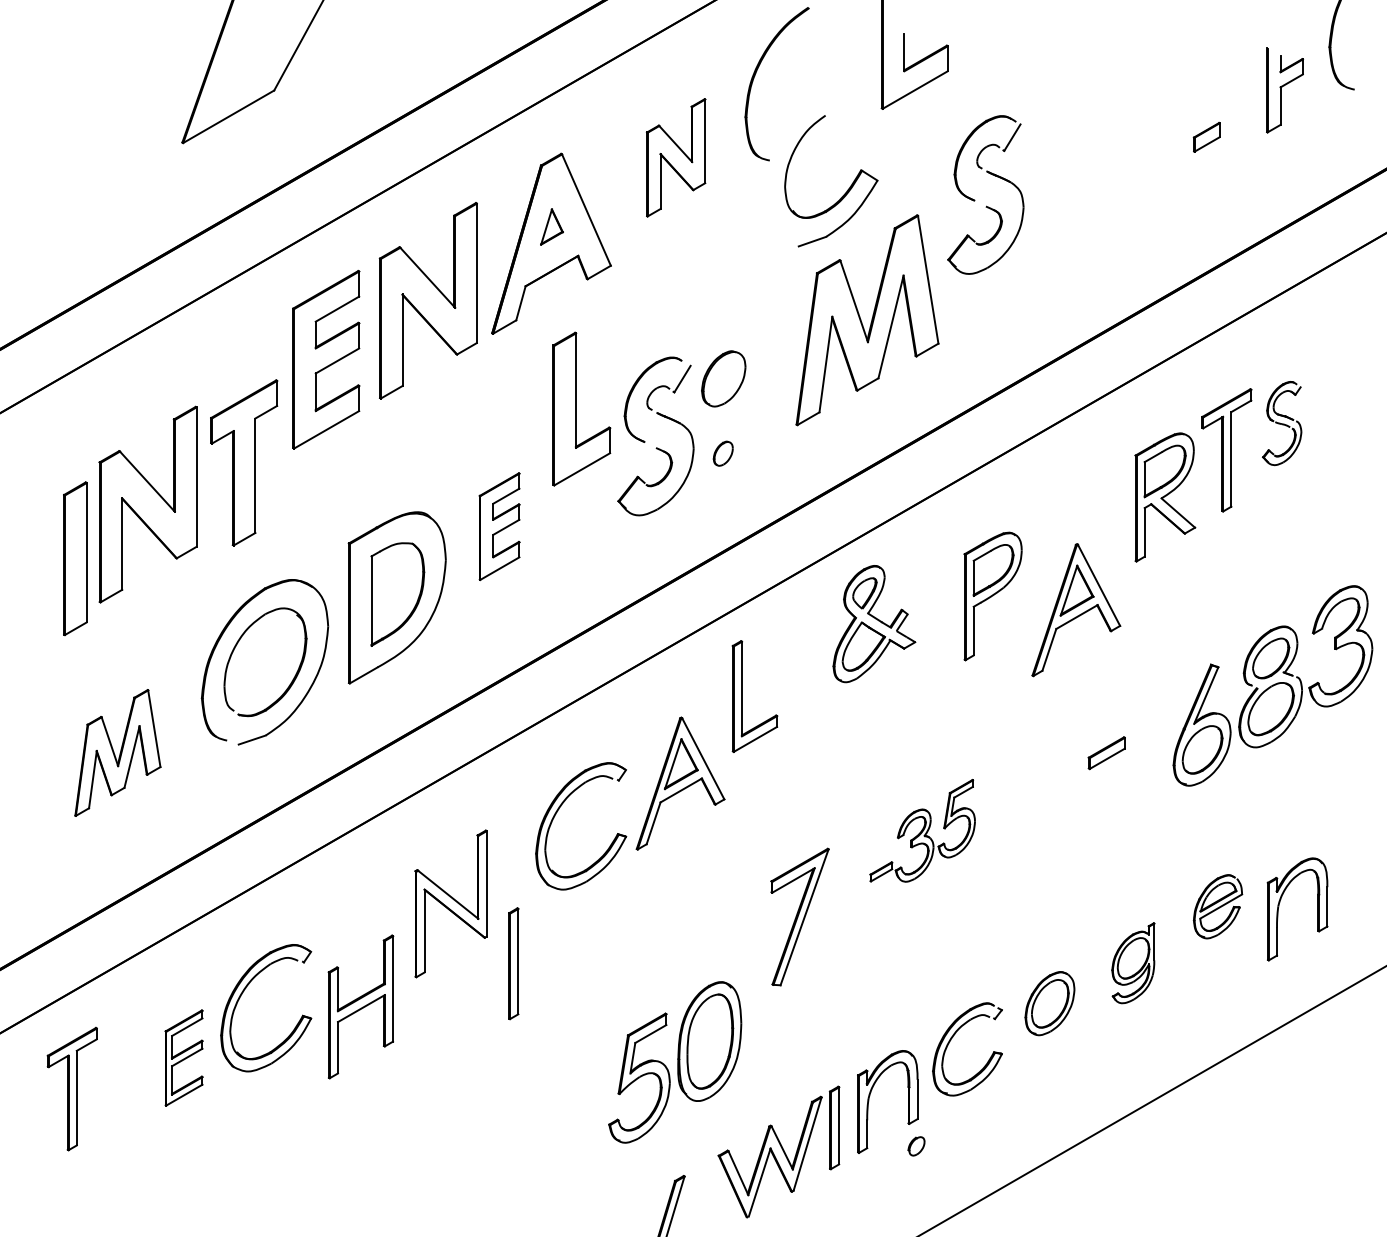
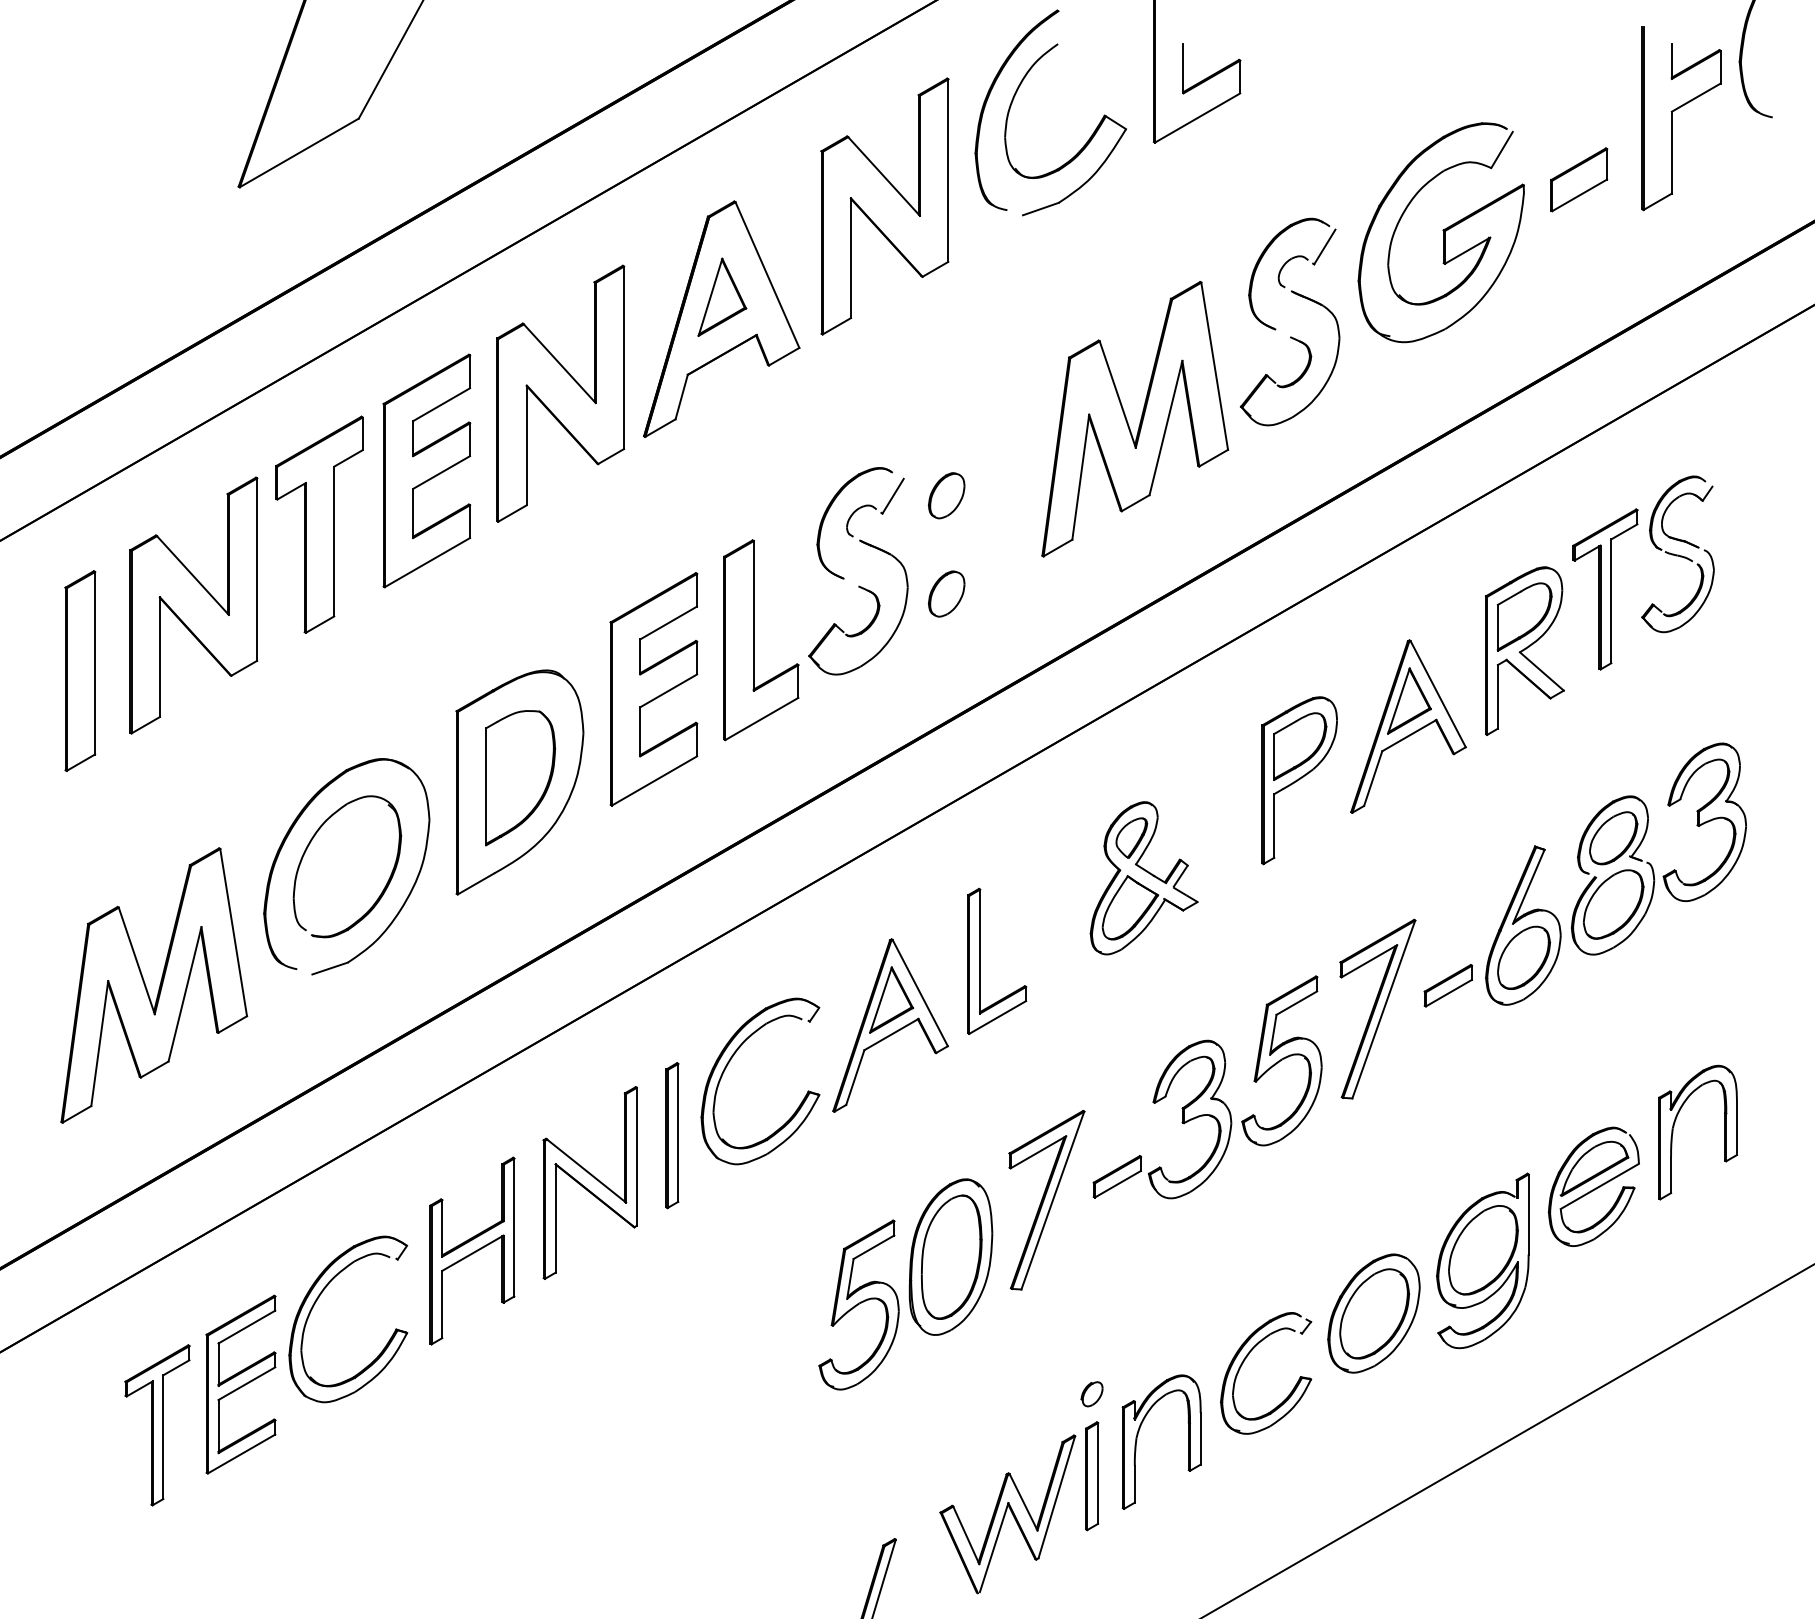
part: (1284, 90) -> (1680, 118), size x1.67
part: (1206, 137) -> (1578, 180), size x1.67
part: (675, 157) -> (883, 206), size x1.67
part: (1101, 177) -> (1441, 232), added
part: (844, 193) -> (1082, 146), moved
part: (986, 205) -> (1290, 335), moved
part: (551, 226) -> (721, 296), size x1.67
part: (722, 378) -> (945, 495), size x0.62
part: (581, 408) -> (760, 639), moved
part: (1281, 423) -> (1676, 554), size x1.43
part: (722, 453) -> (945, 593), size x1.43
part: (244, 462) -> (319, 524), moved
part: (147, 504) -> (193, 605), moved
part: (499, 526) -> (653, 689), size x1.67
part: (75, 558) -> (80, 670), moved
part: (1076, 610) -> (1408, 727), moved
part: (874, 624) -> (1144, 878), moved
part: (1272, 685) -> (1615, 873), moved
part: (742, 696) -> (980, 961), moved
part: (117, 752) -> (153, 984), size x1.67
part: (1052, 770) -> (1377, 1008), added
part: (922, 830) -> (1207, 1086), size x1.67
part: (1217, 906) -> (1593, 1186), size x1.43
part: (1279, 907) -> (1674, 1130), moved
part: (1133, 962) -> (1483, 1259), size x1.67
part: (513, 963) -> (671, 1135), moved
part: (1049, 1003) -> (1373, 1313), size x1.43
part: (360, 1006) -> (471, 1250), moved
part: (183, 1057) -> (240, 1383), size x1.43
part: (675, 1062) -> (906, 1284), moved
part: (71, 1088) -> (156, 1424), moved
part: (916, 1146) -> (1092, 1394), moved

